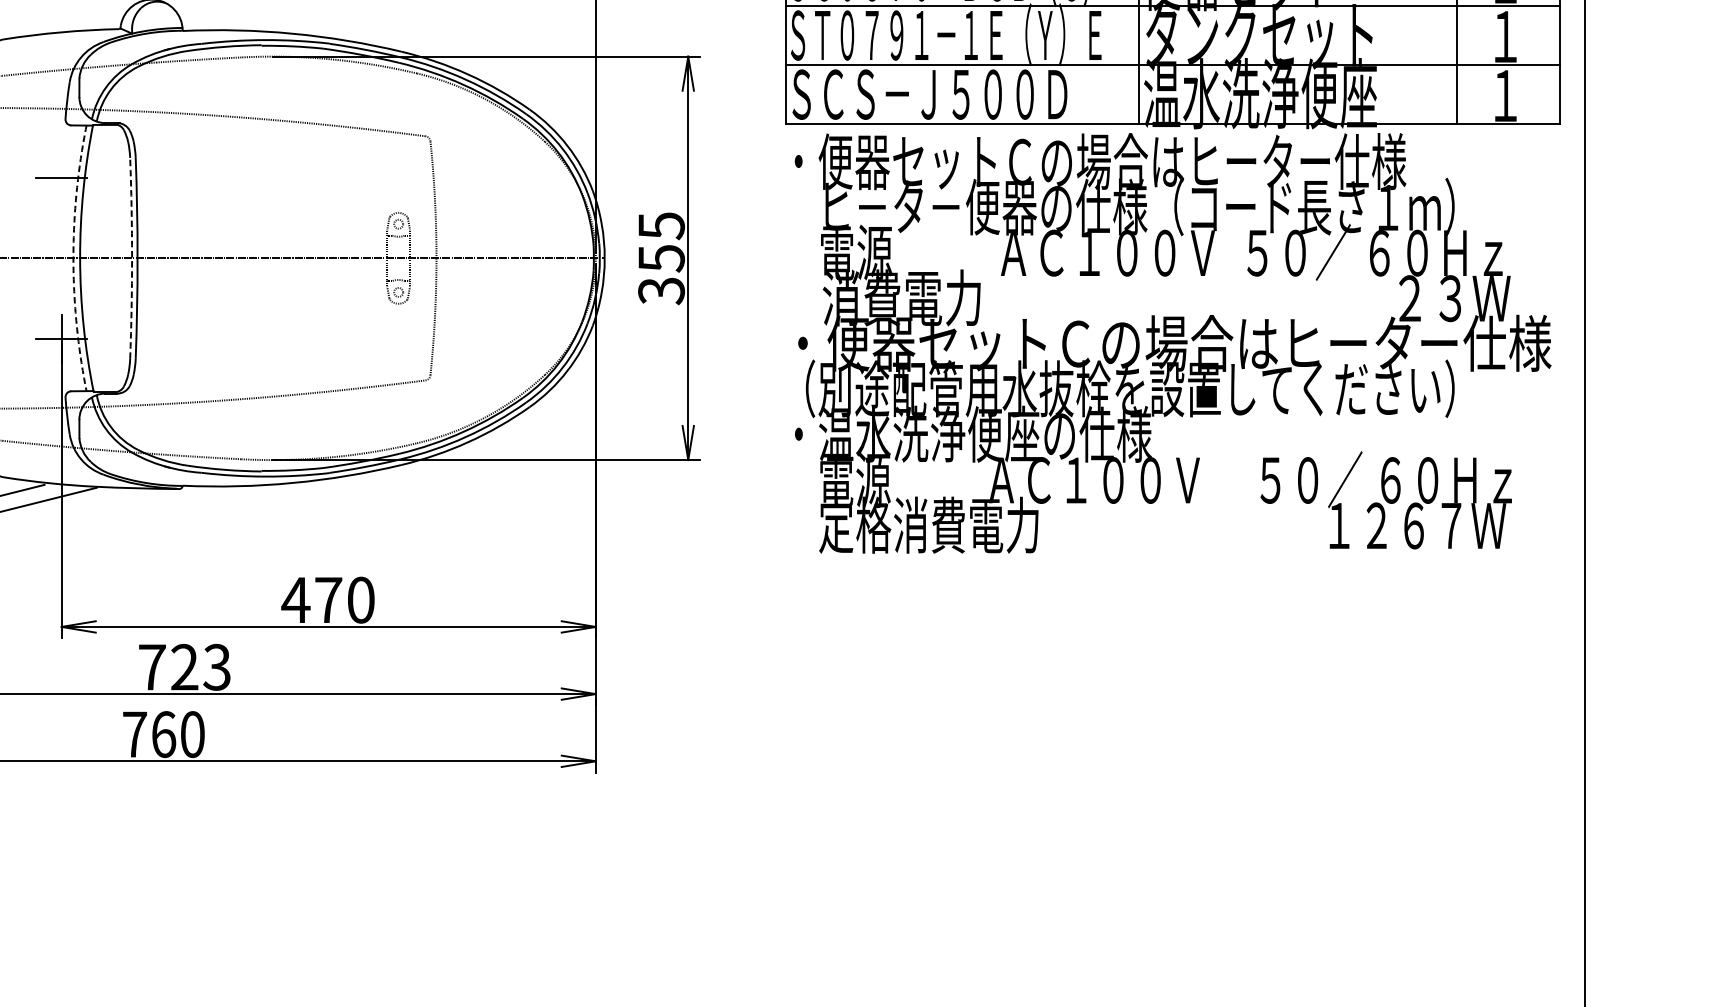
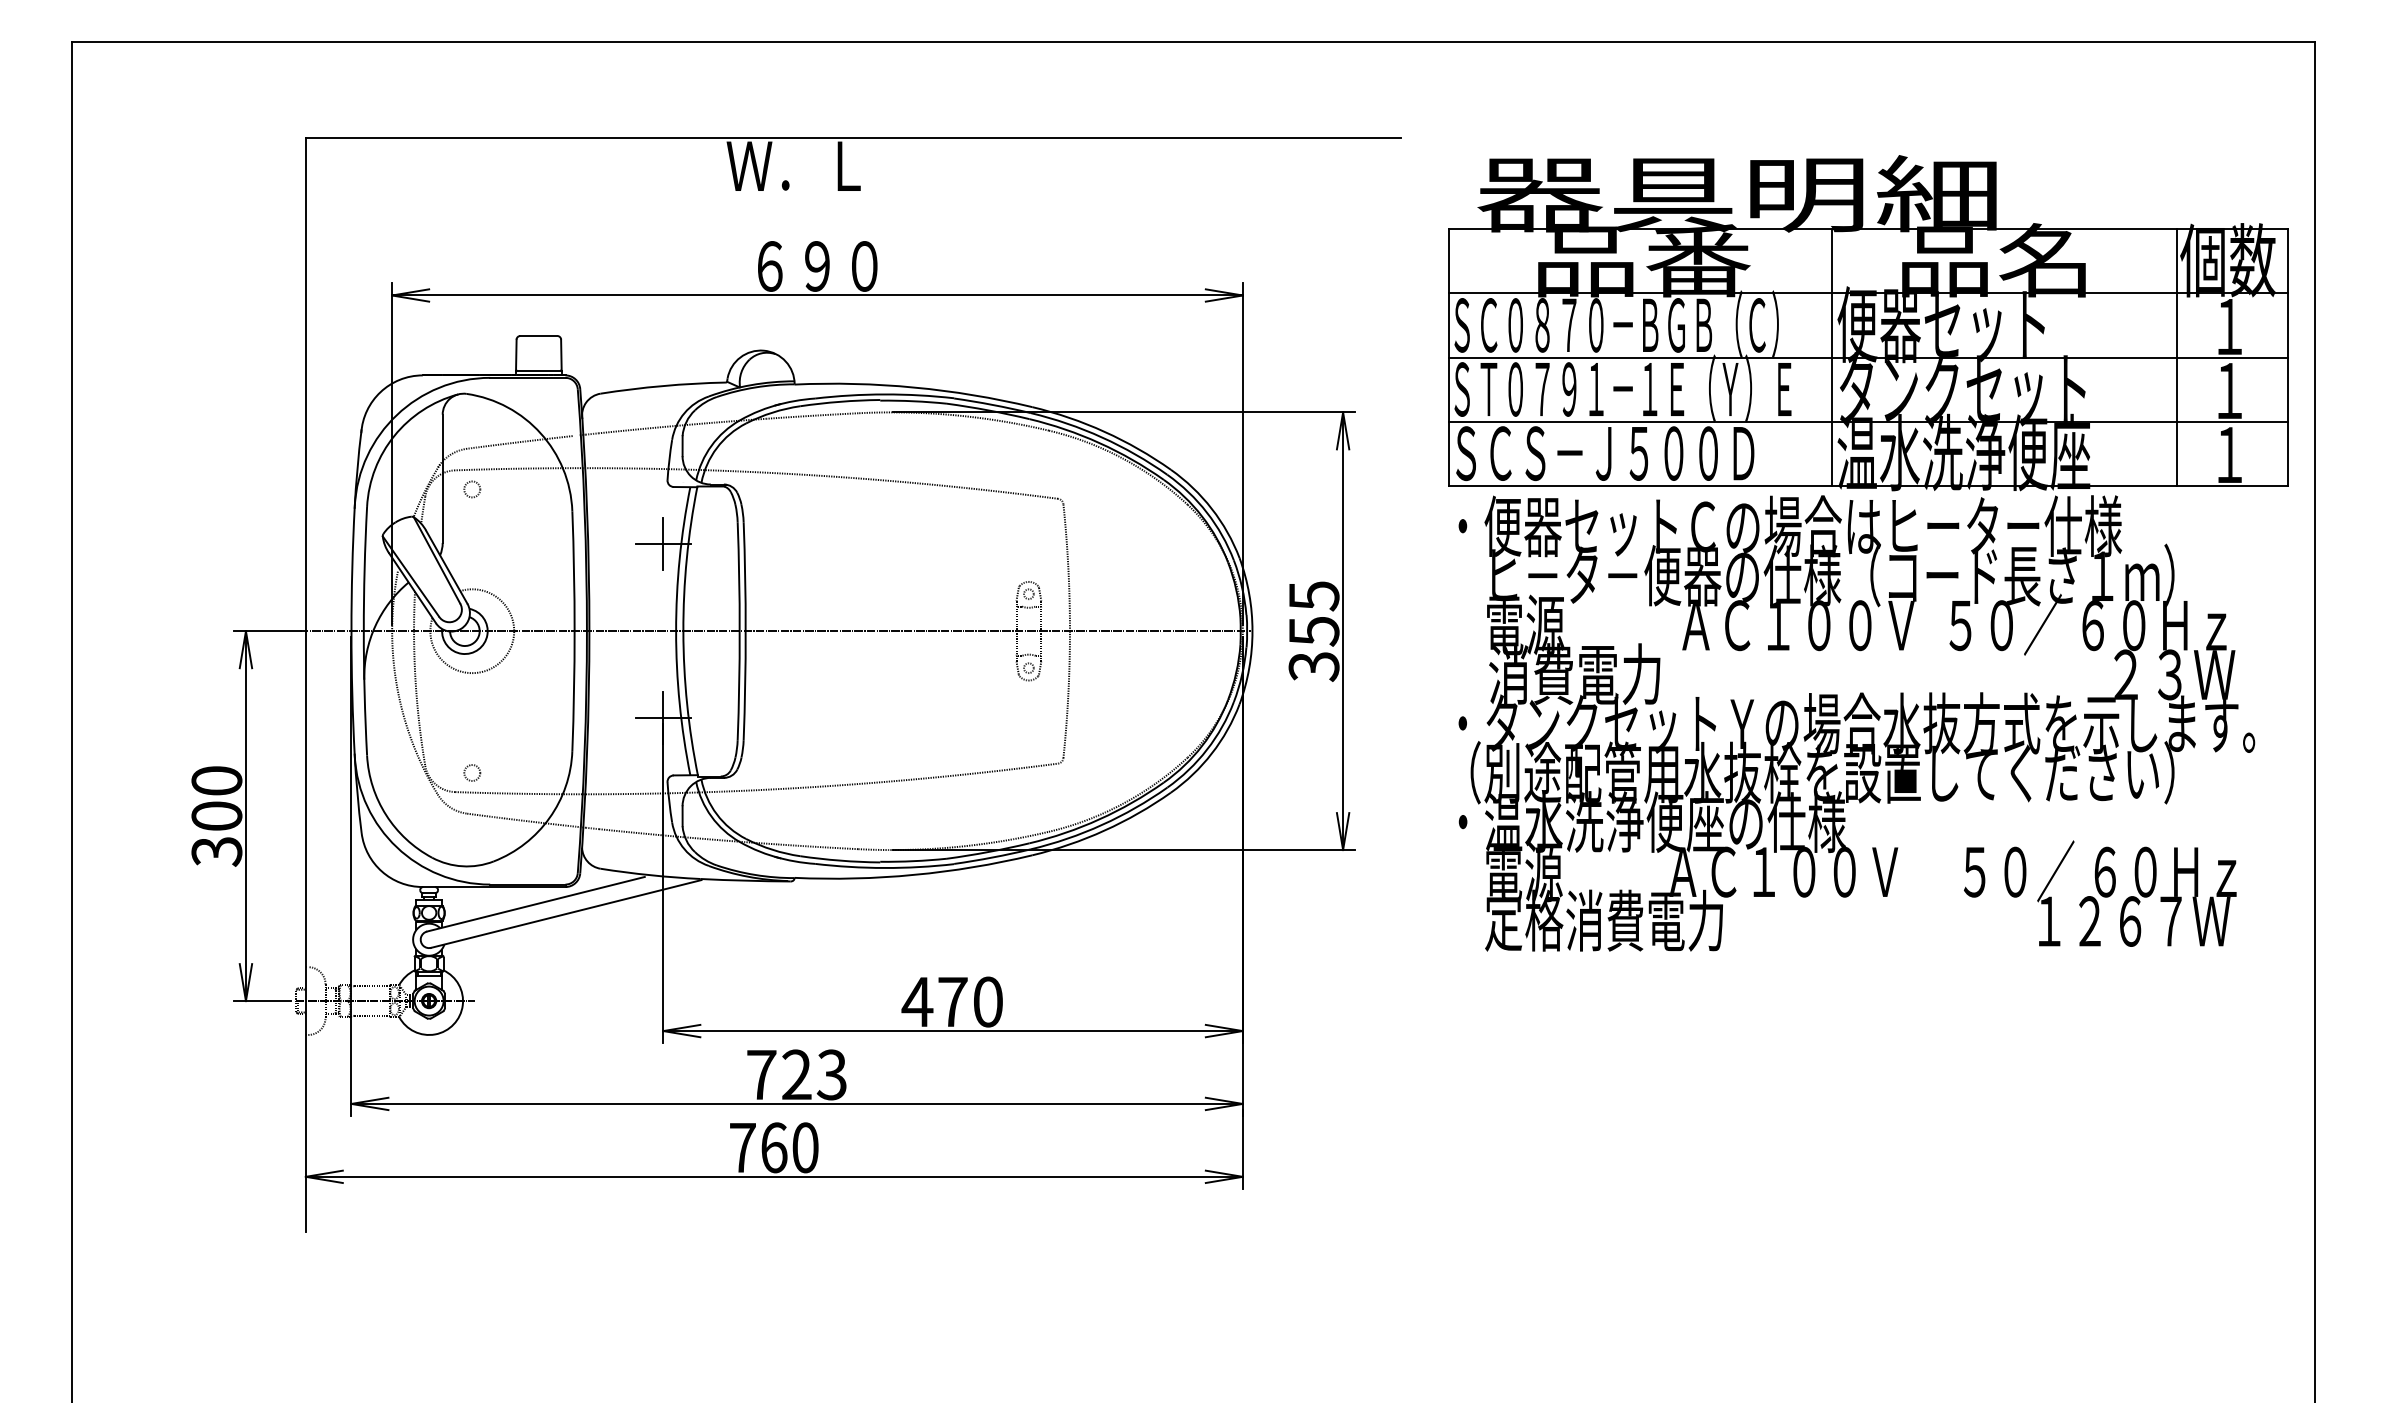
line: (61, 178) -> (663, 544), added
arc: (73, 258) -> (676, 631), dashed -> solid
arc: (131, 258) -> (739, 631), dashed -> solid
text: (1172, 343) -> (1868, 723), ・便器セットＣの場合はヒーター仕様 -> ・タンクセットＹの場合水抜方式を示します。

